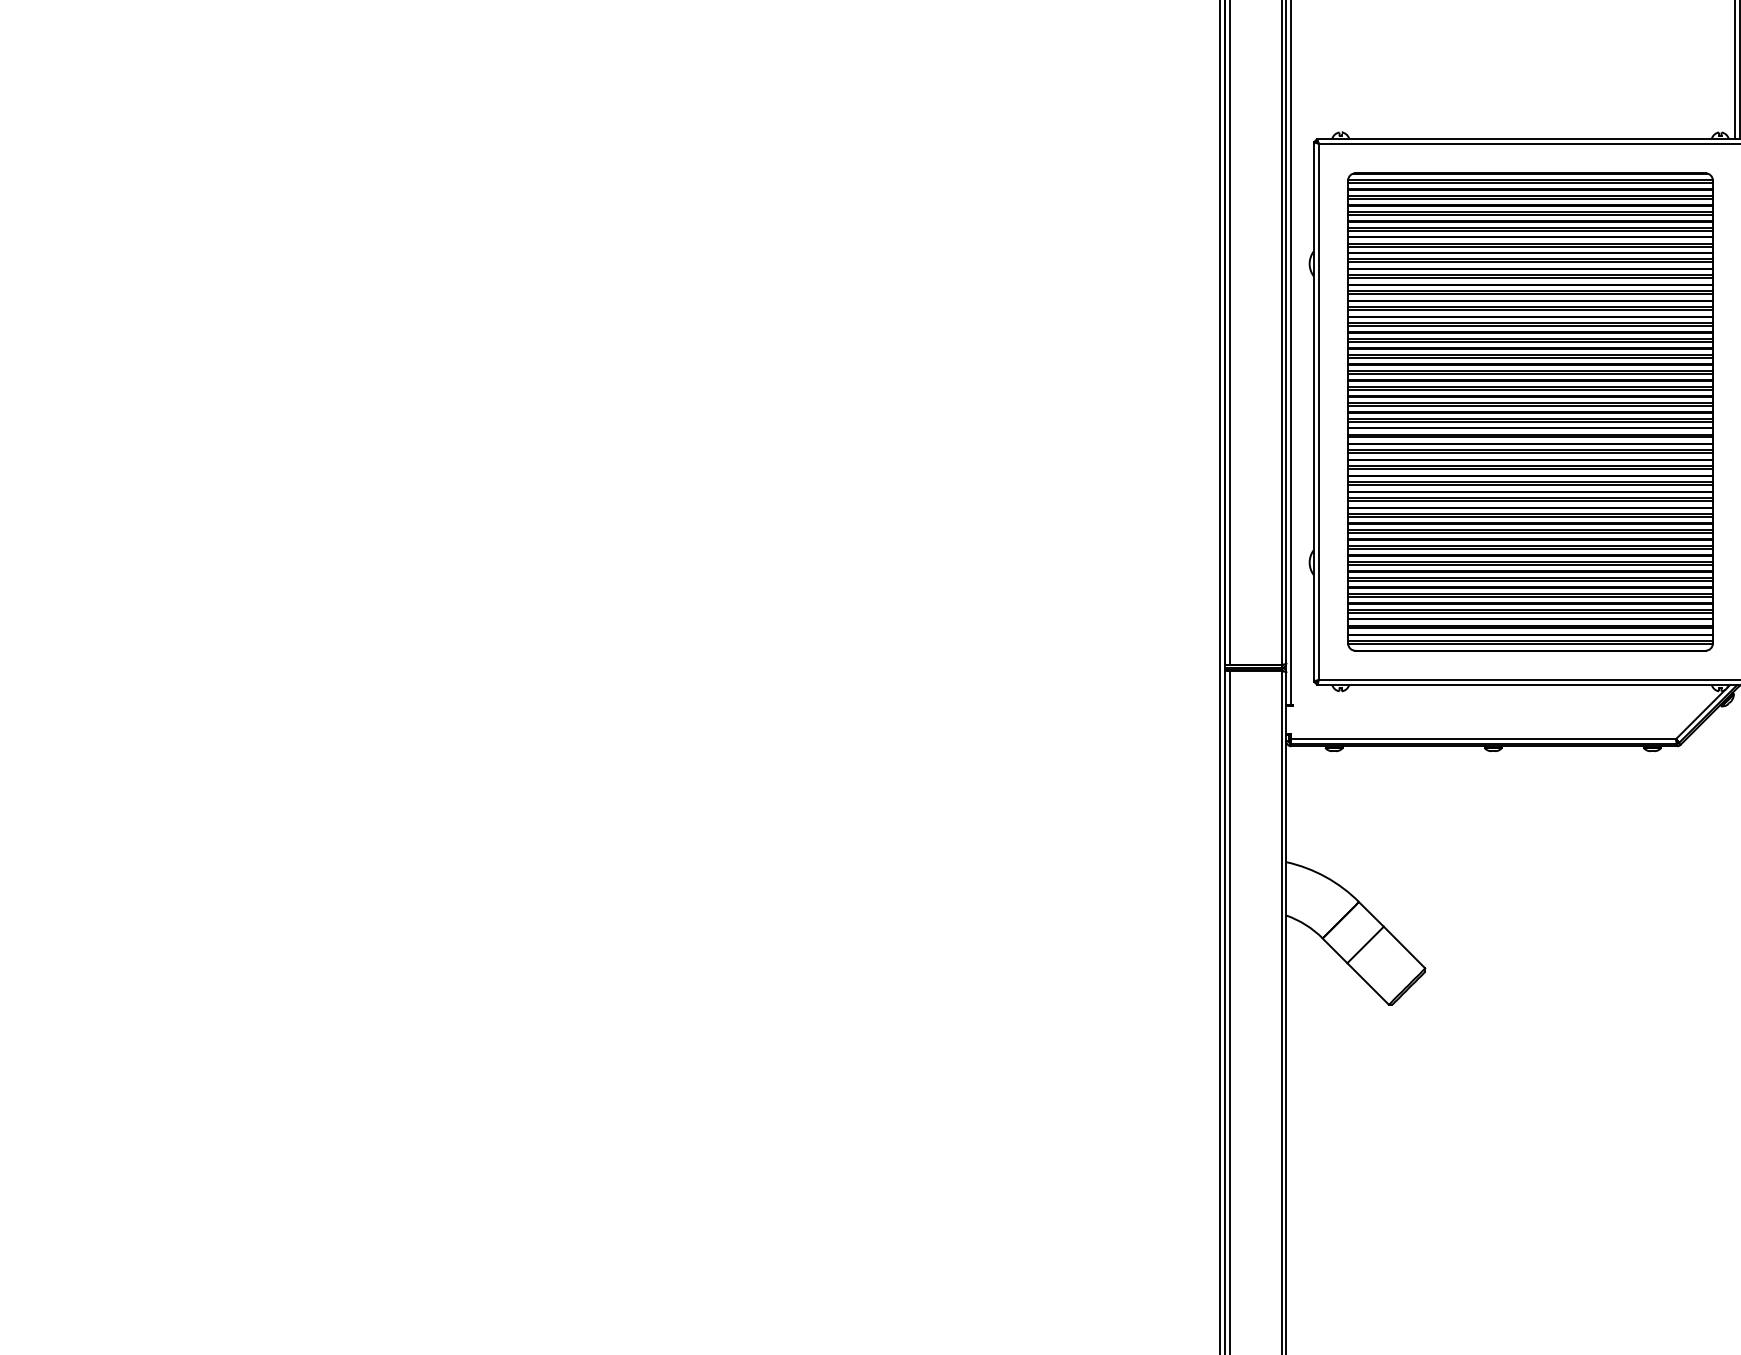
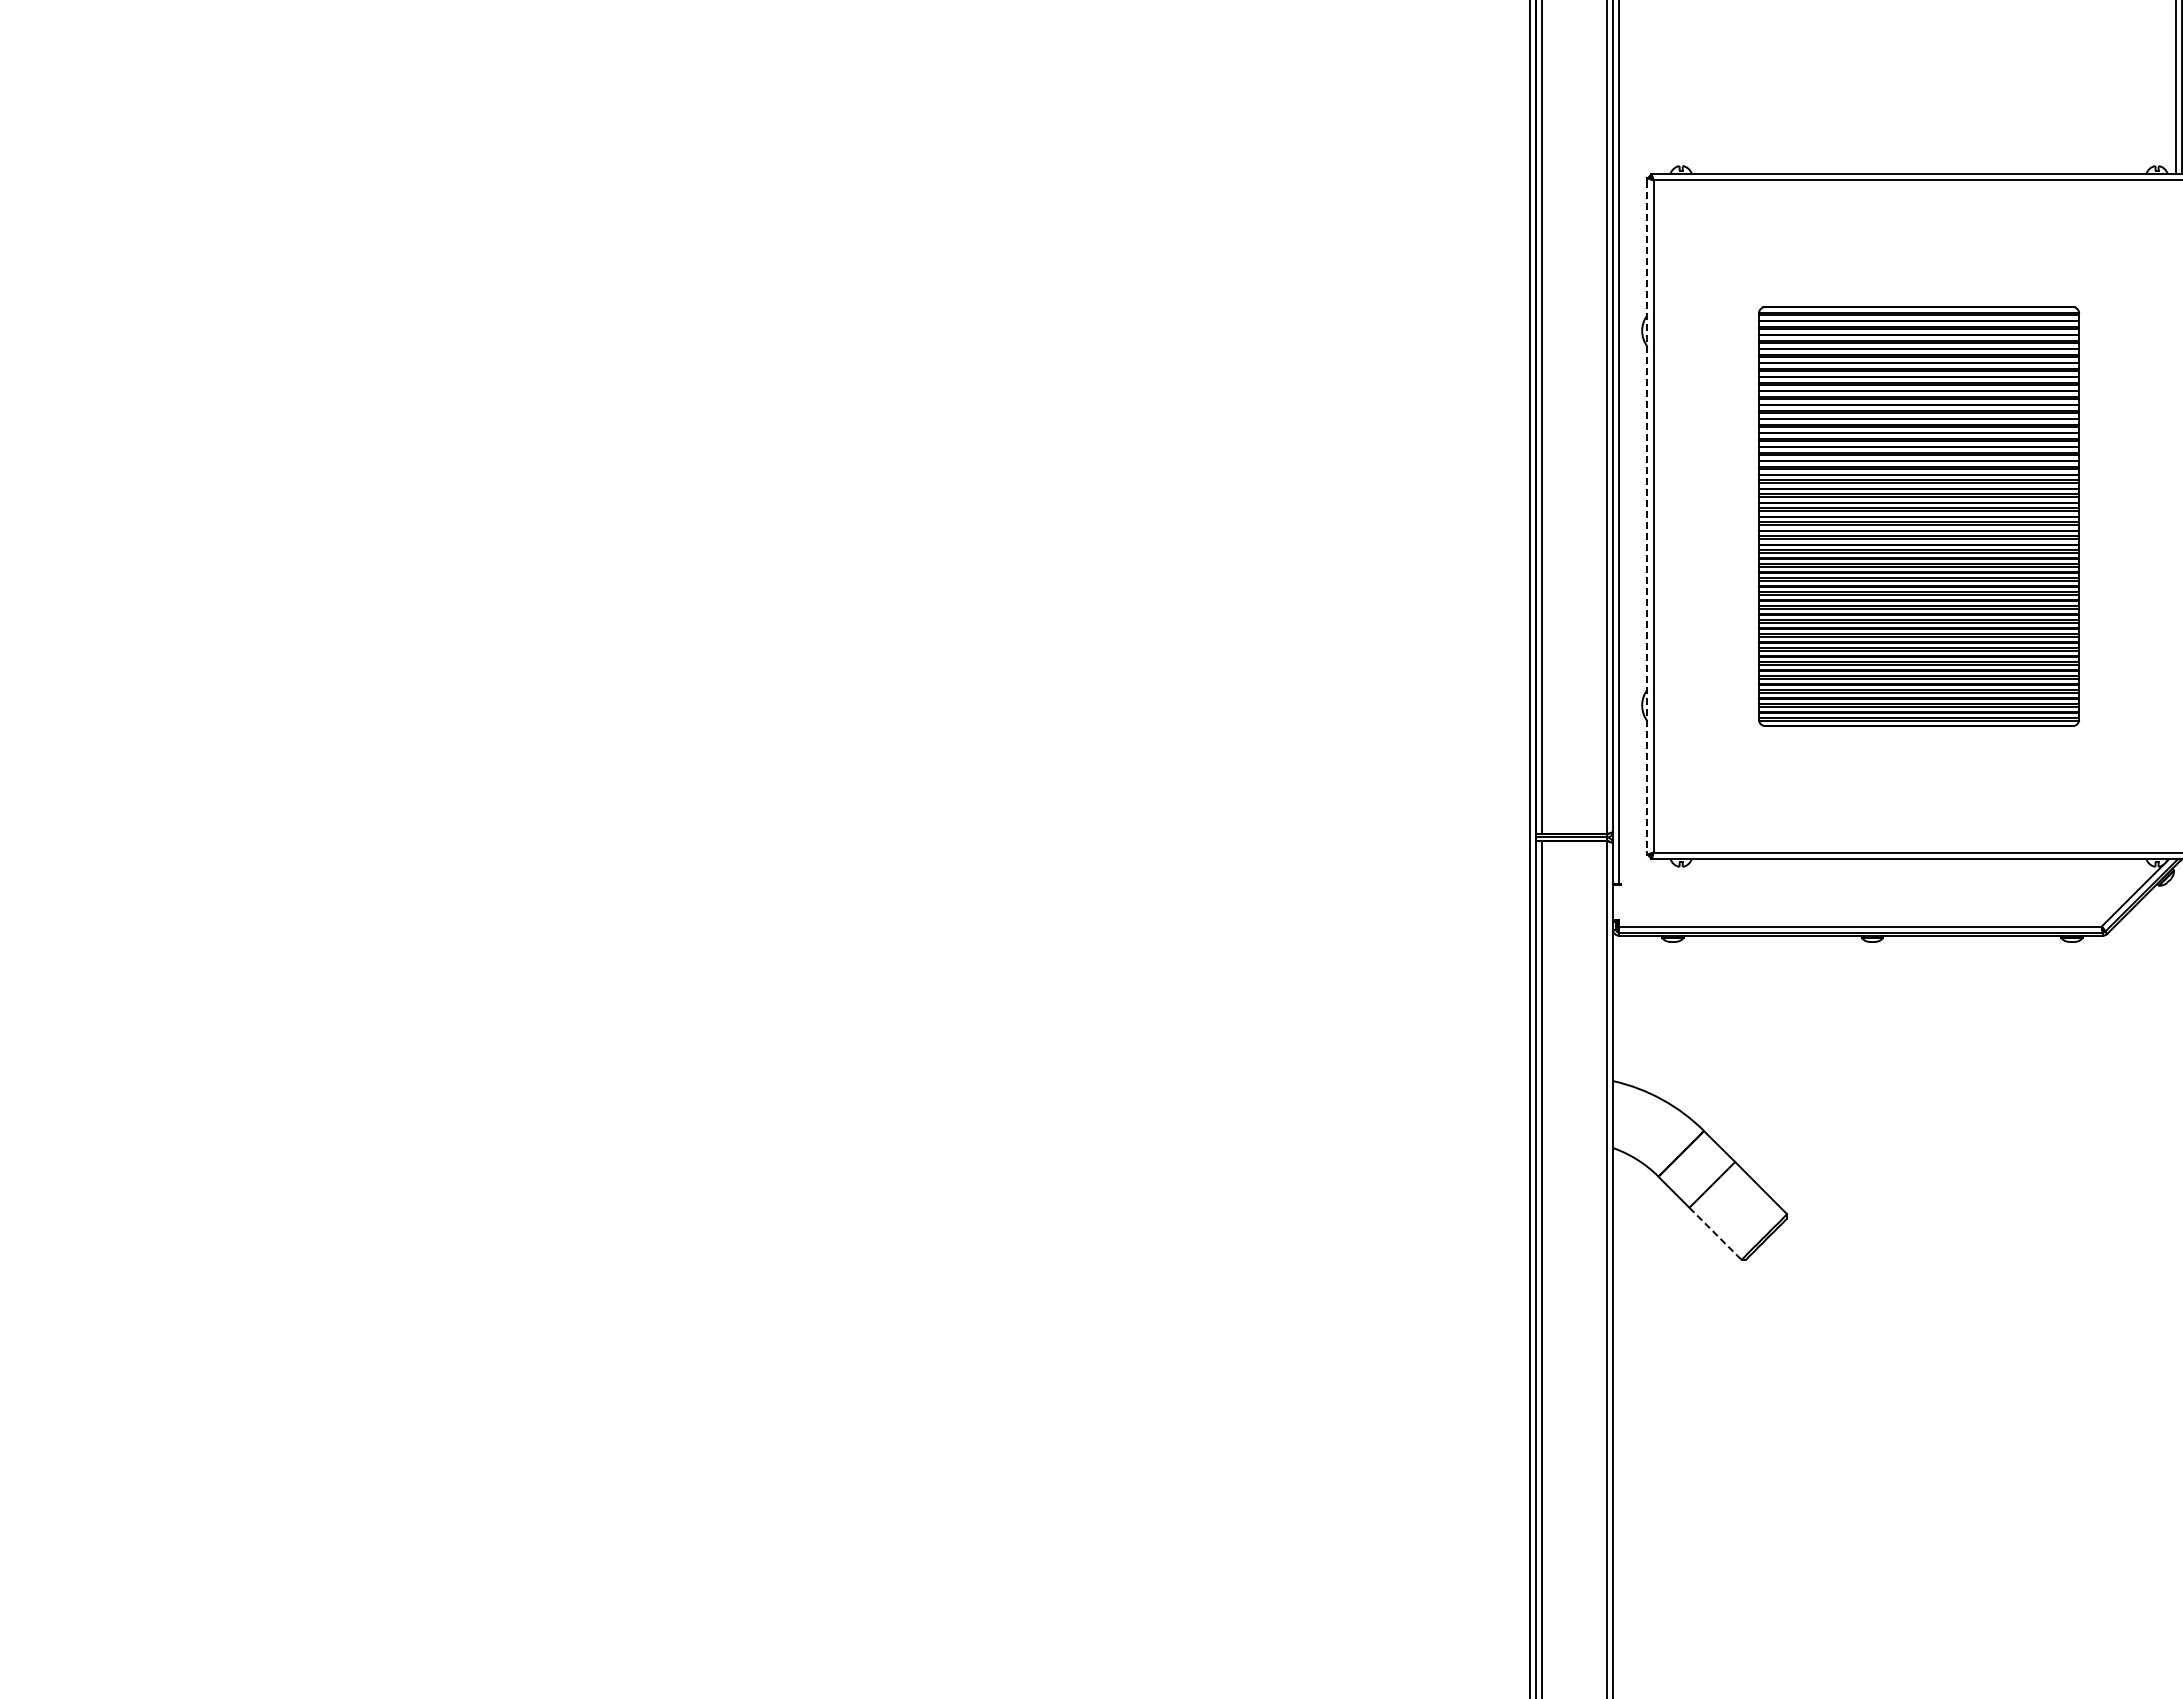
line: (1313, 411) -> (1647, 516), solid -> dashed
part: (1530, 411) -> (1918, 516), size x0.7
line: (1368, 983) -> (1715, 1233), solid -> dashed

